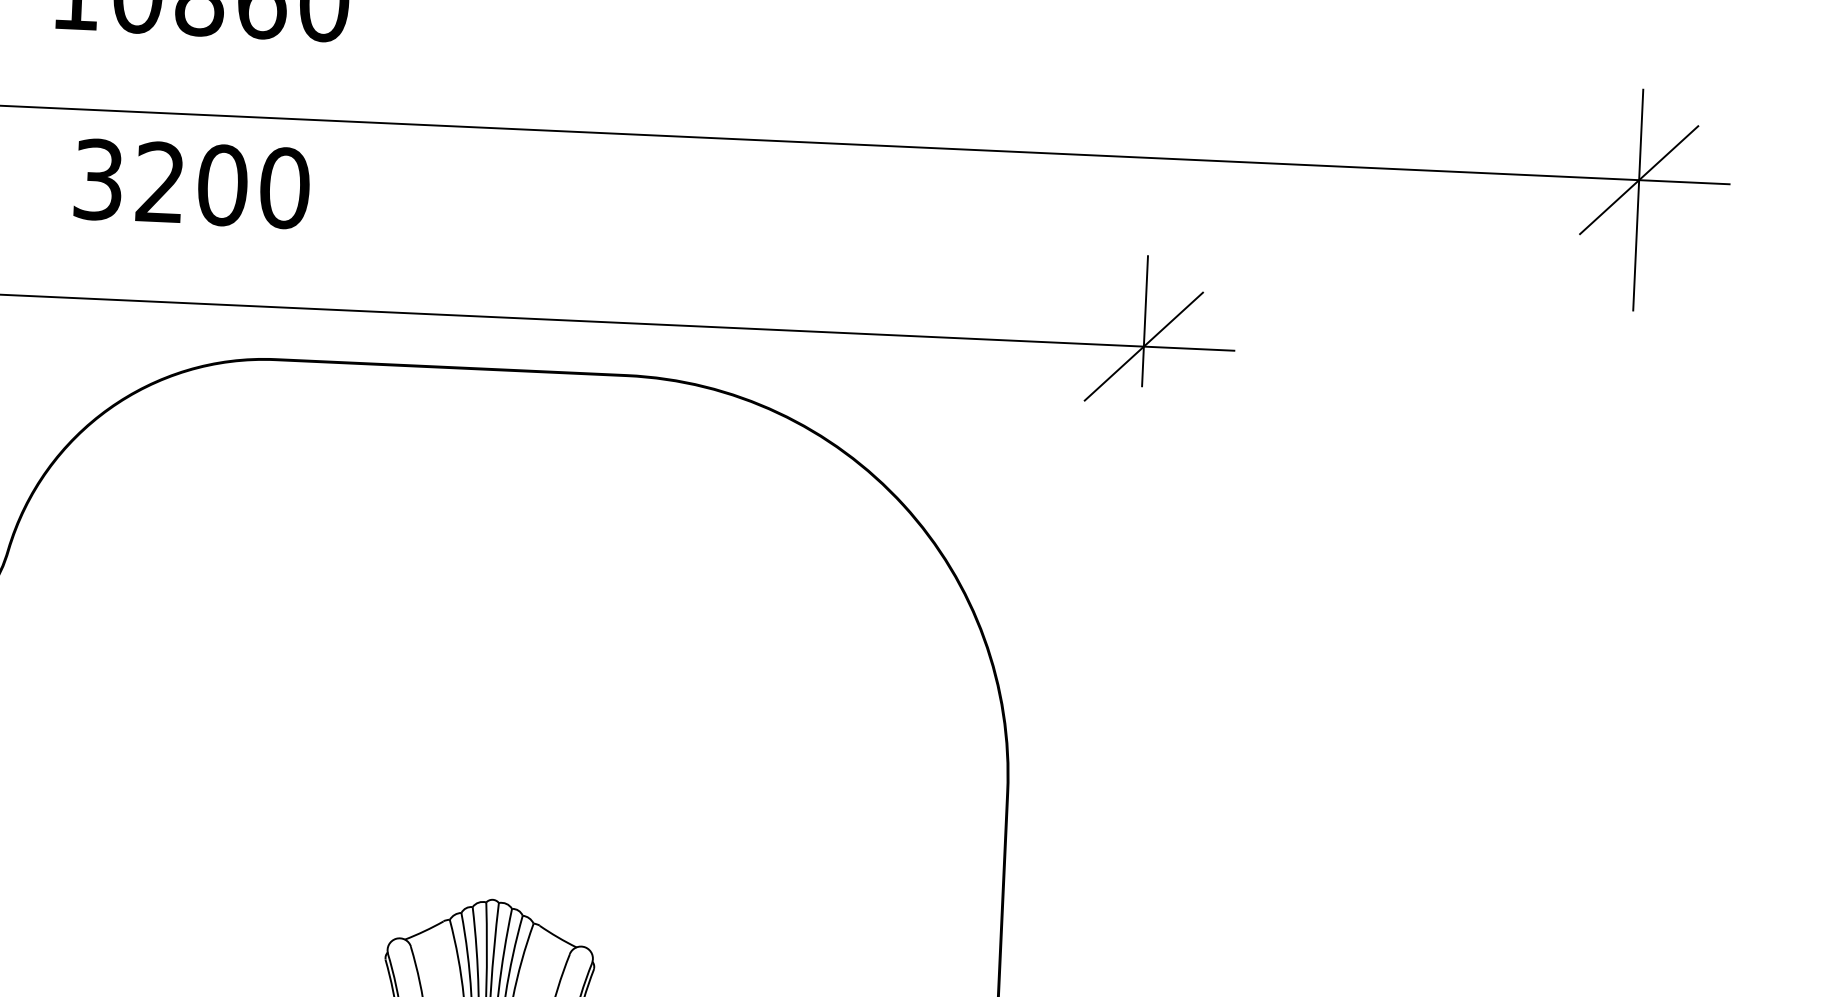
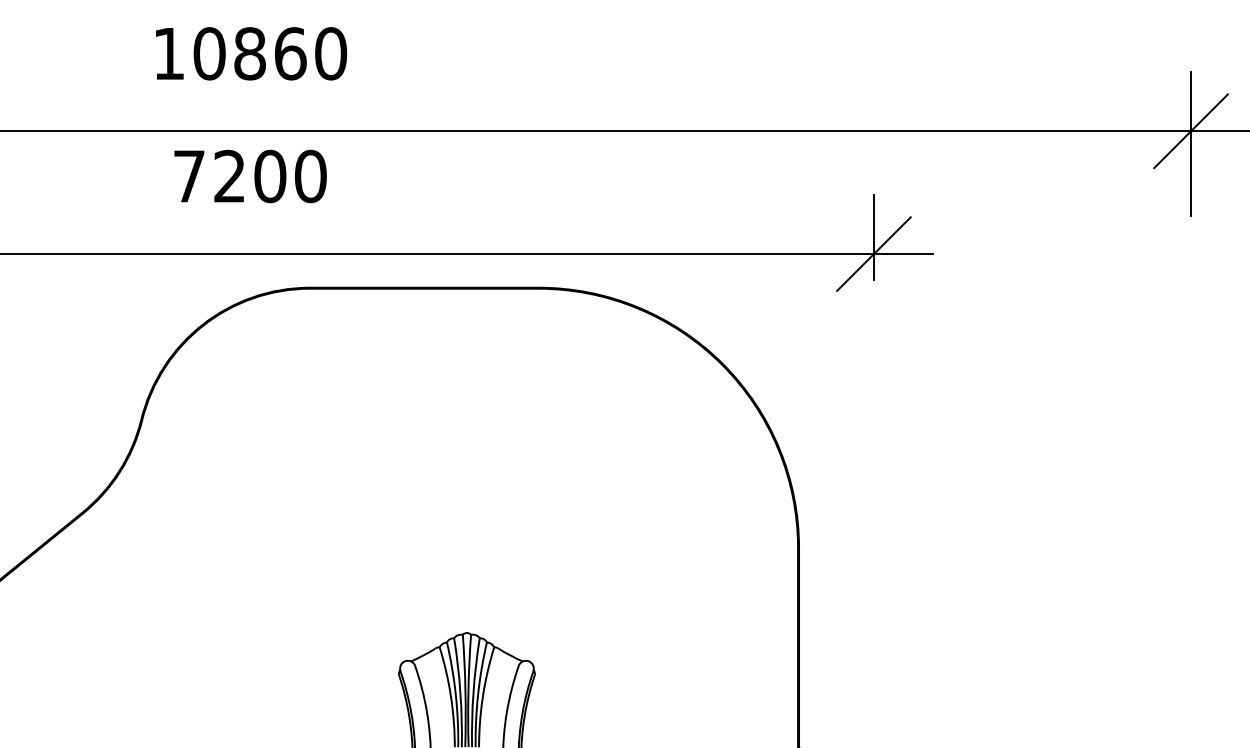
text: (98, 179) -> (189, 176), 3200 -> 7200

